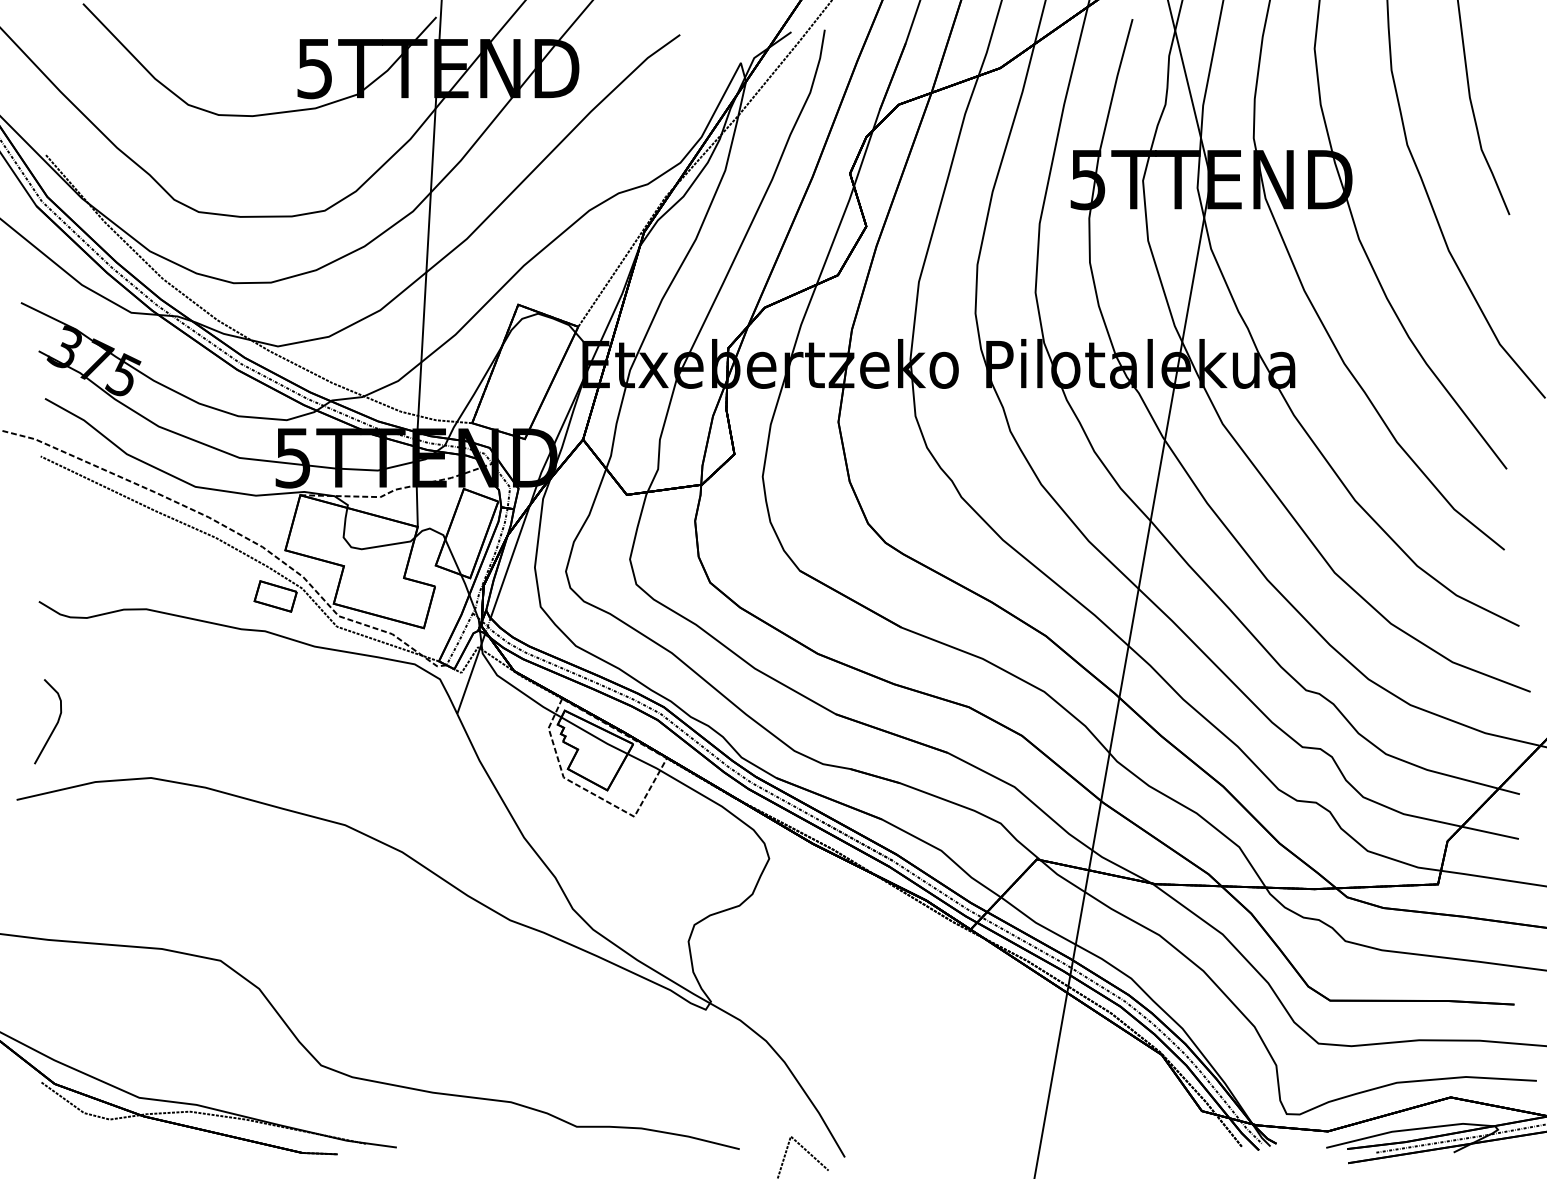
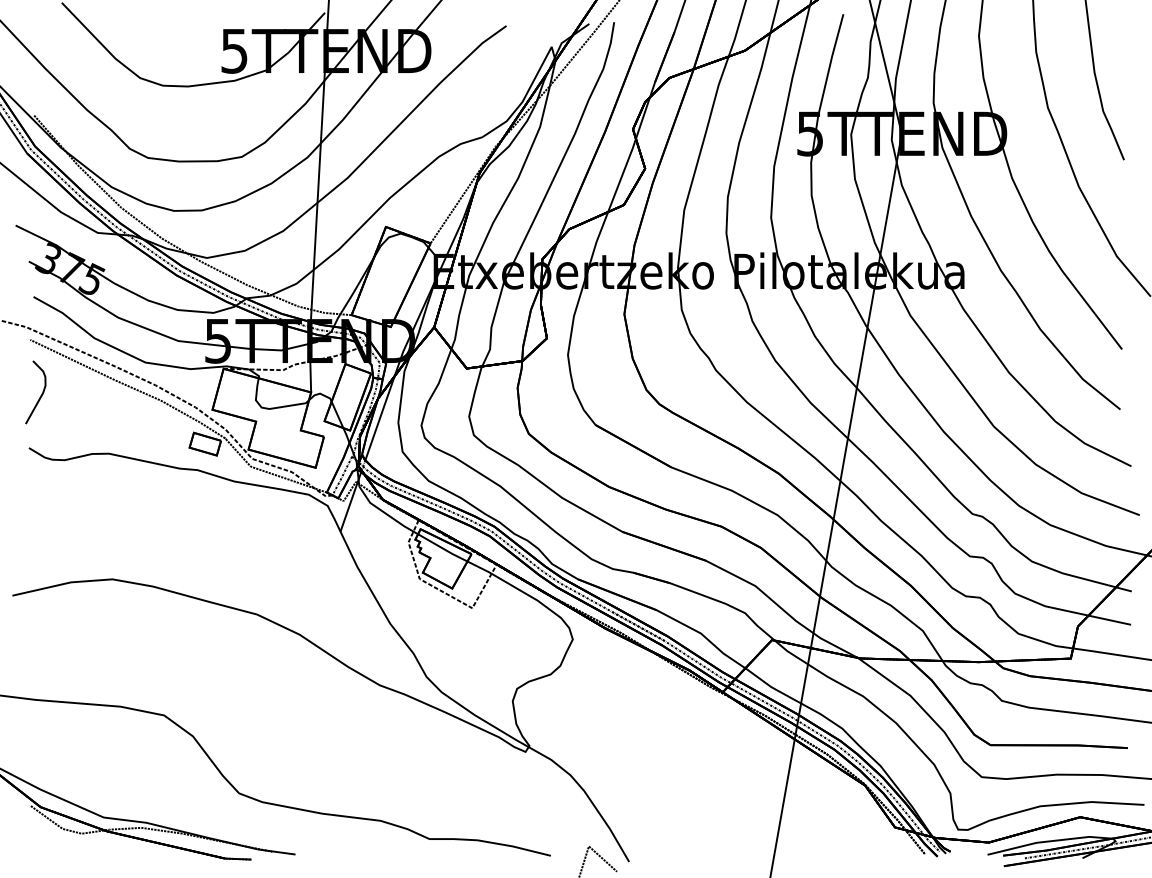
curve: (54, 725) -> (40, 395), moved

